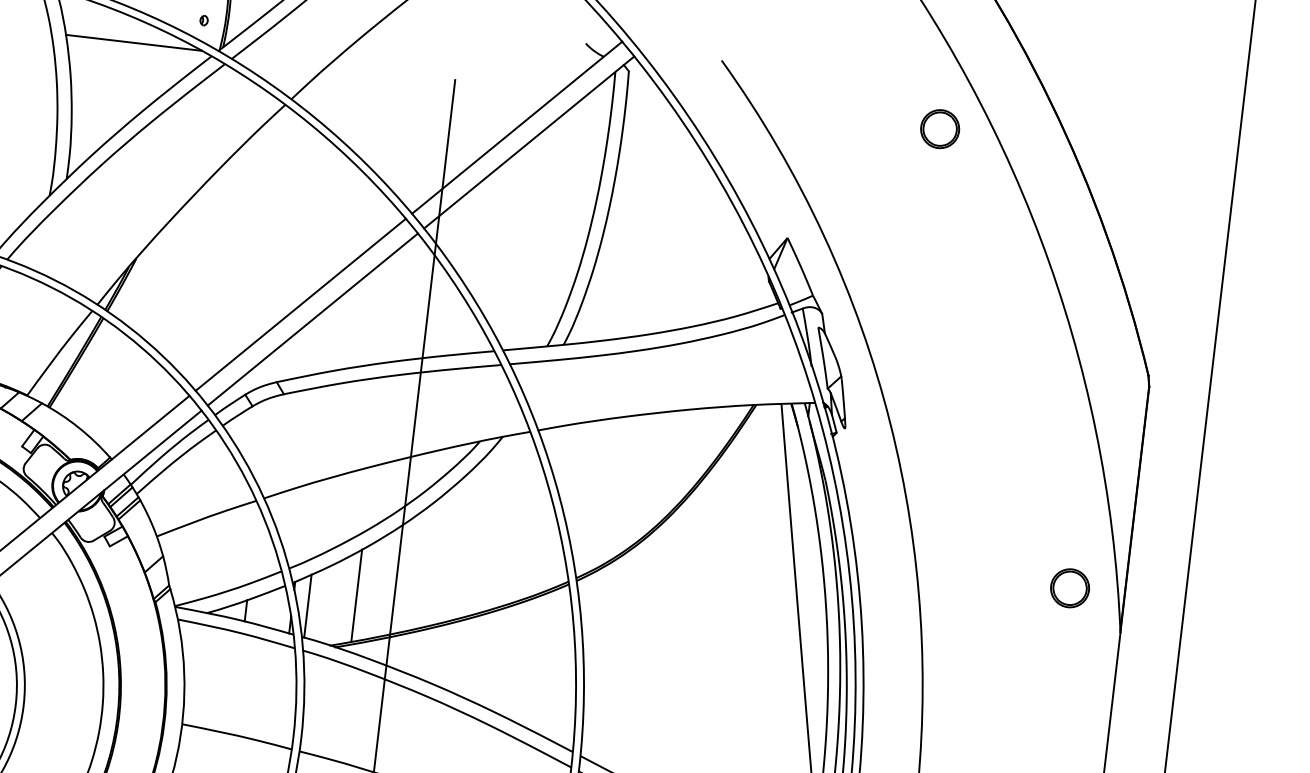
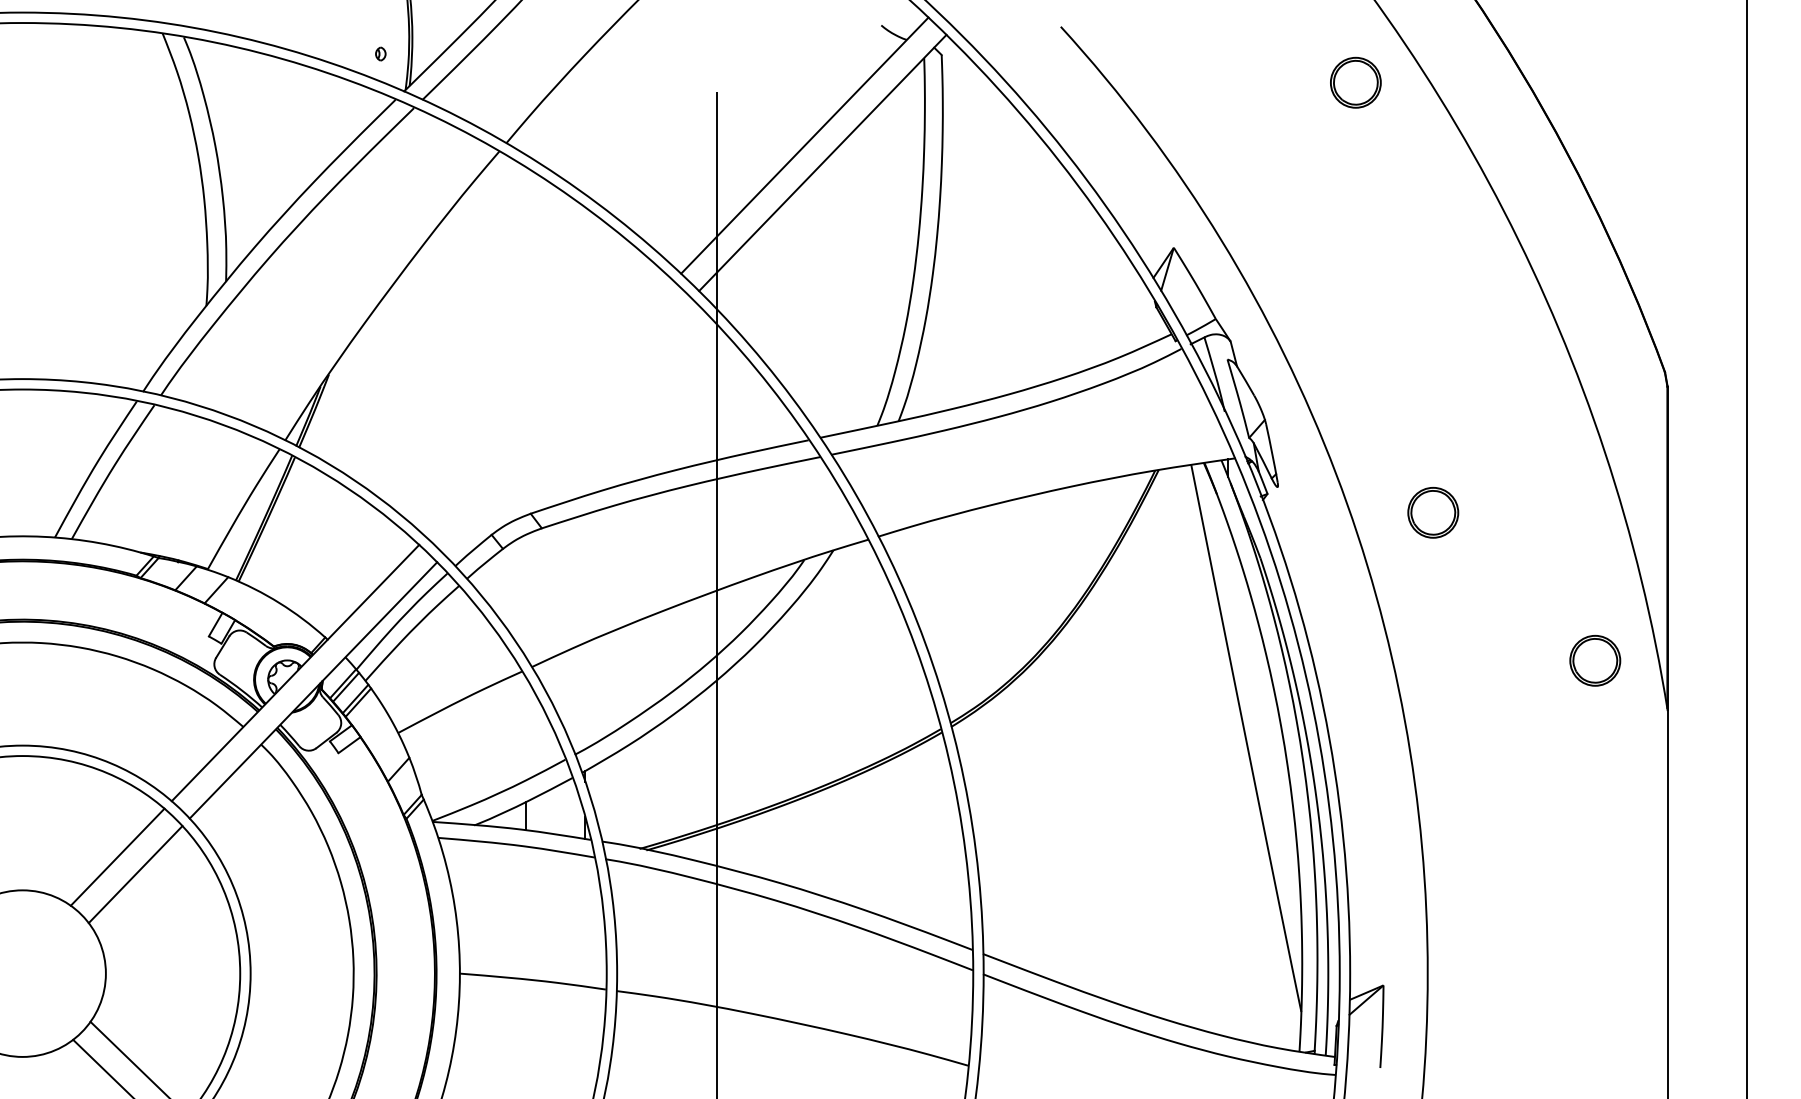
line: (133, 42) -> (292, 93), removed
line: (300, 304) -> (549, 409), removed
line: (312, 319) -> (567, 426), removed
part: (960, 461) -> (1433, 512), added
line: (356, 595) -> (667, 779), removed
line: (307, 606) -> (605, 800), removed

